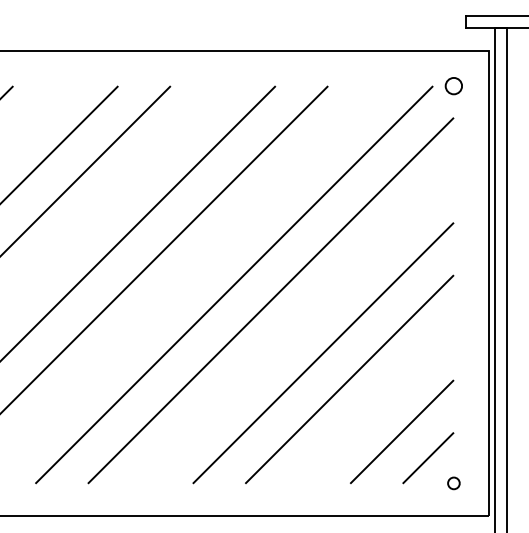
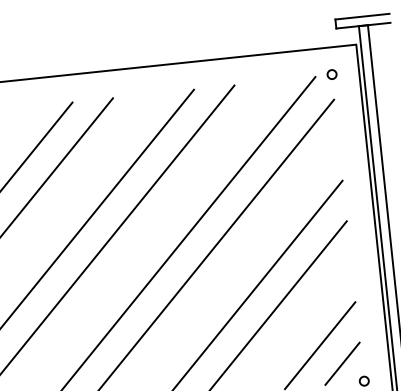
circle: (453, 85) -> (331, 74), size x0.71

